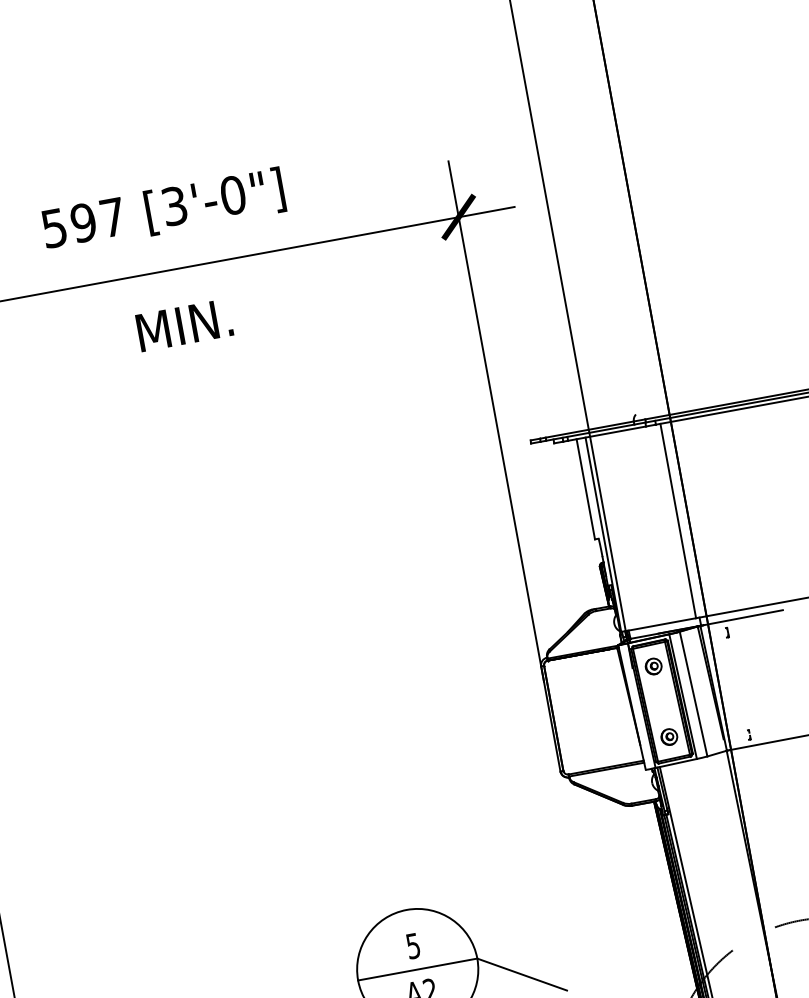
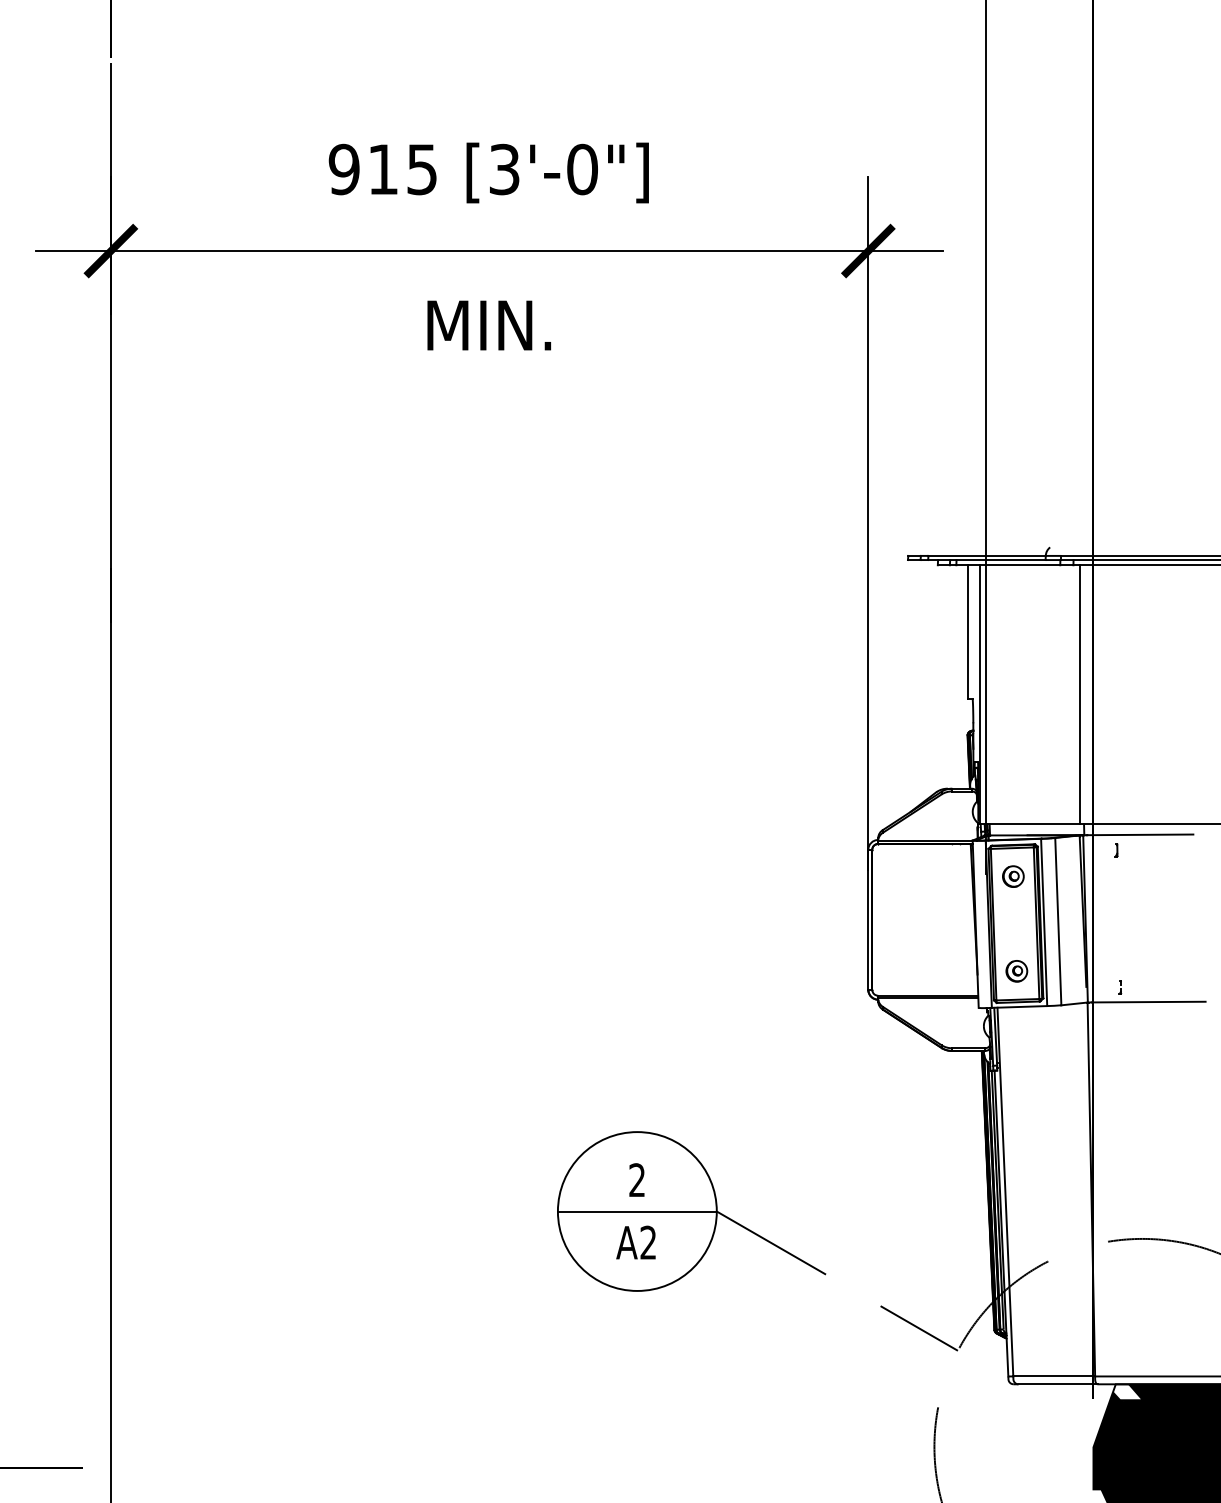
text: (83, 222) -> (382, 169), 597 -> 915
text: (412, 946) -> (636, 1180), 5 -> 2

